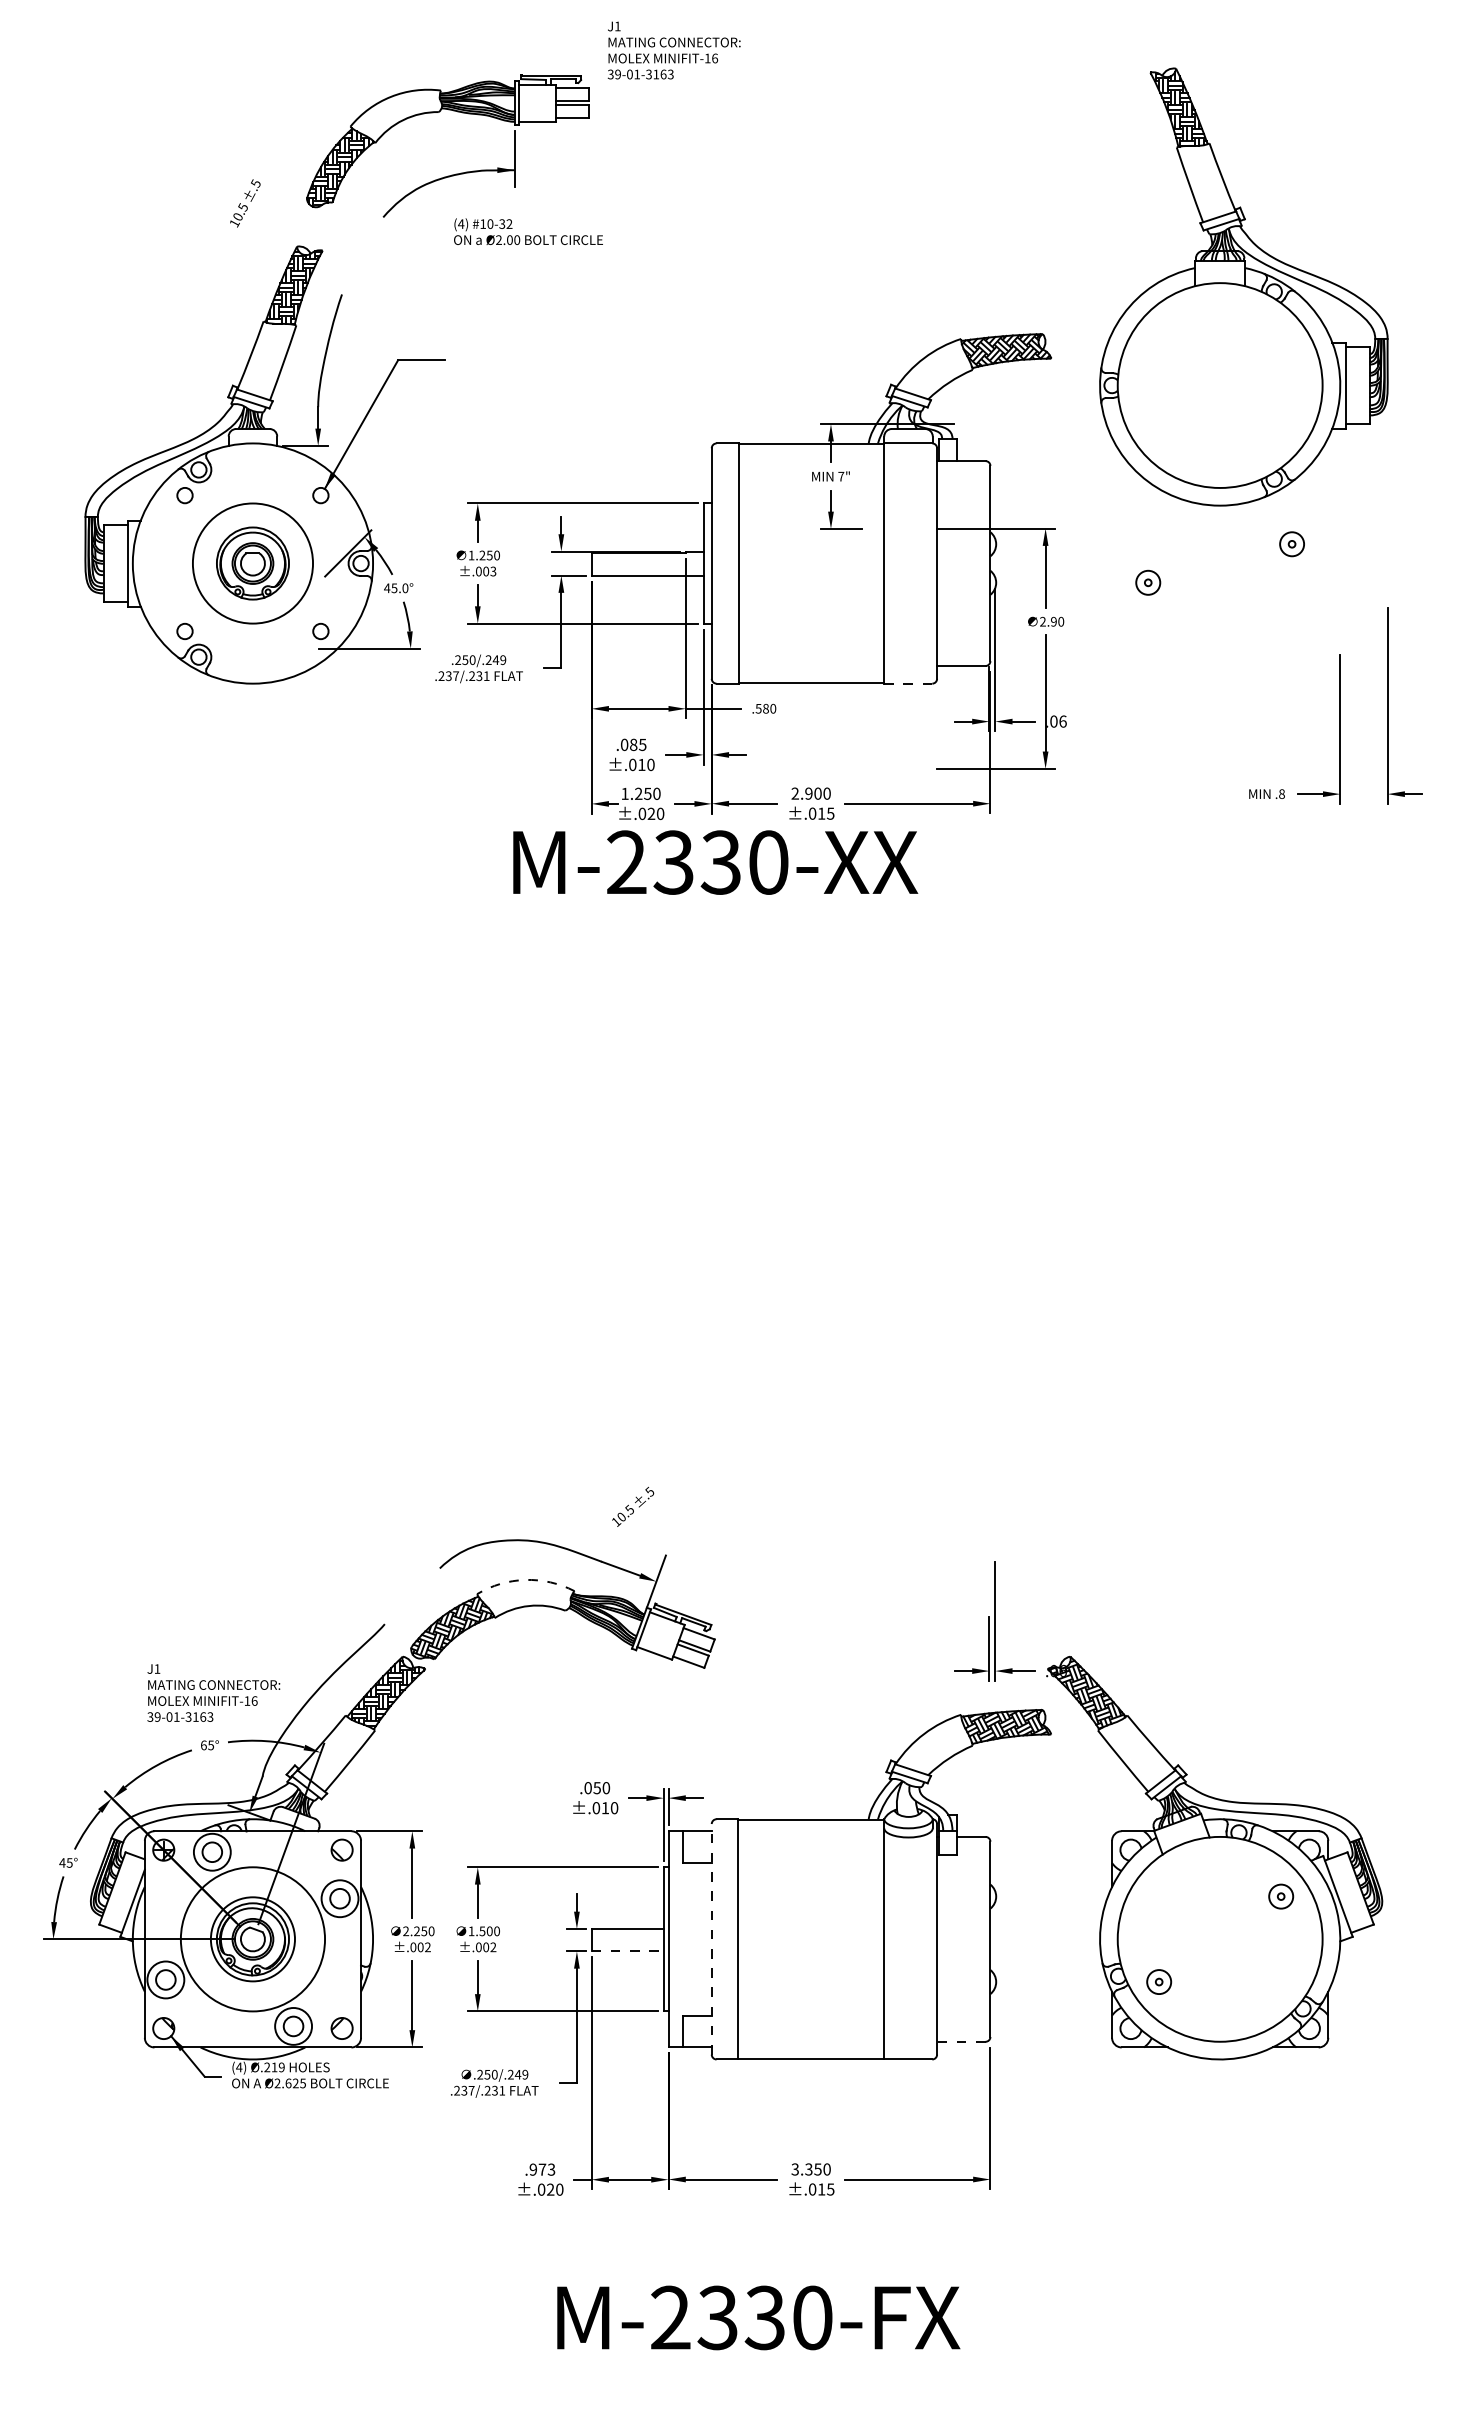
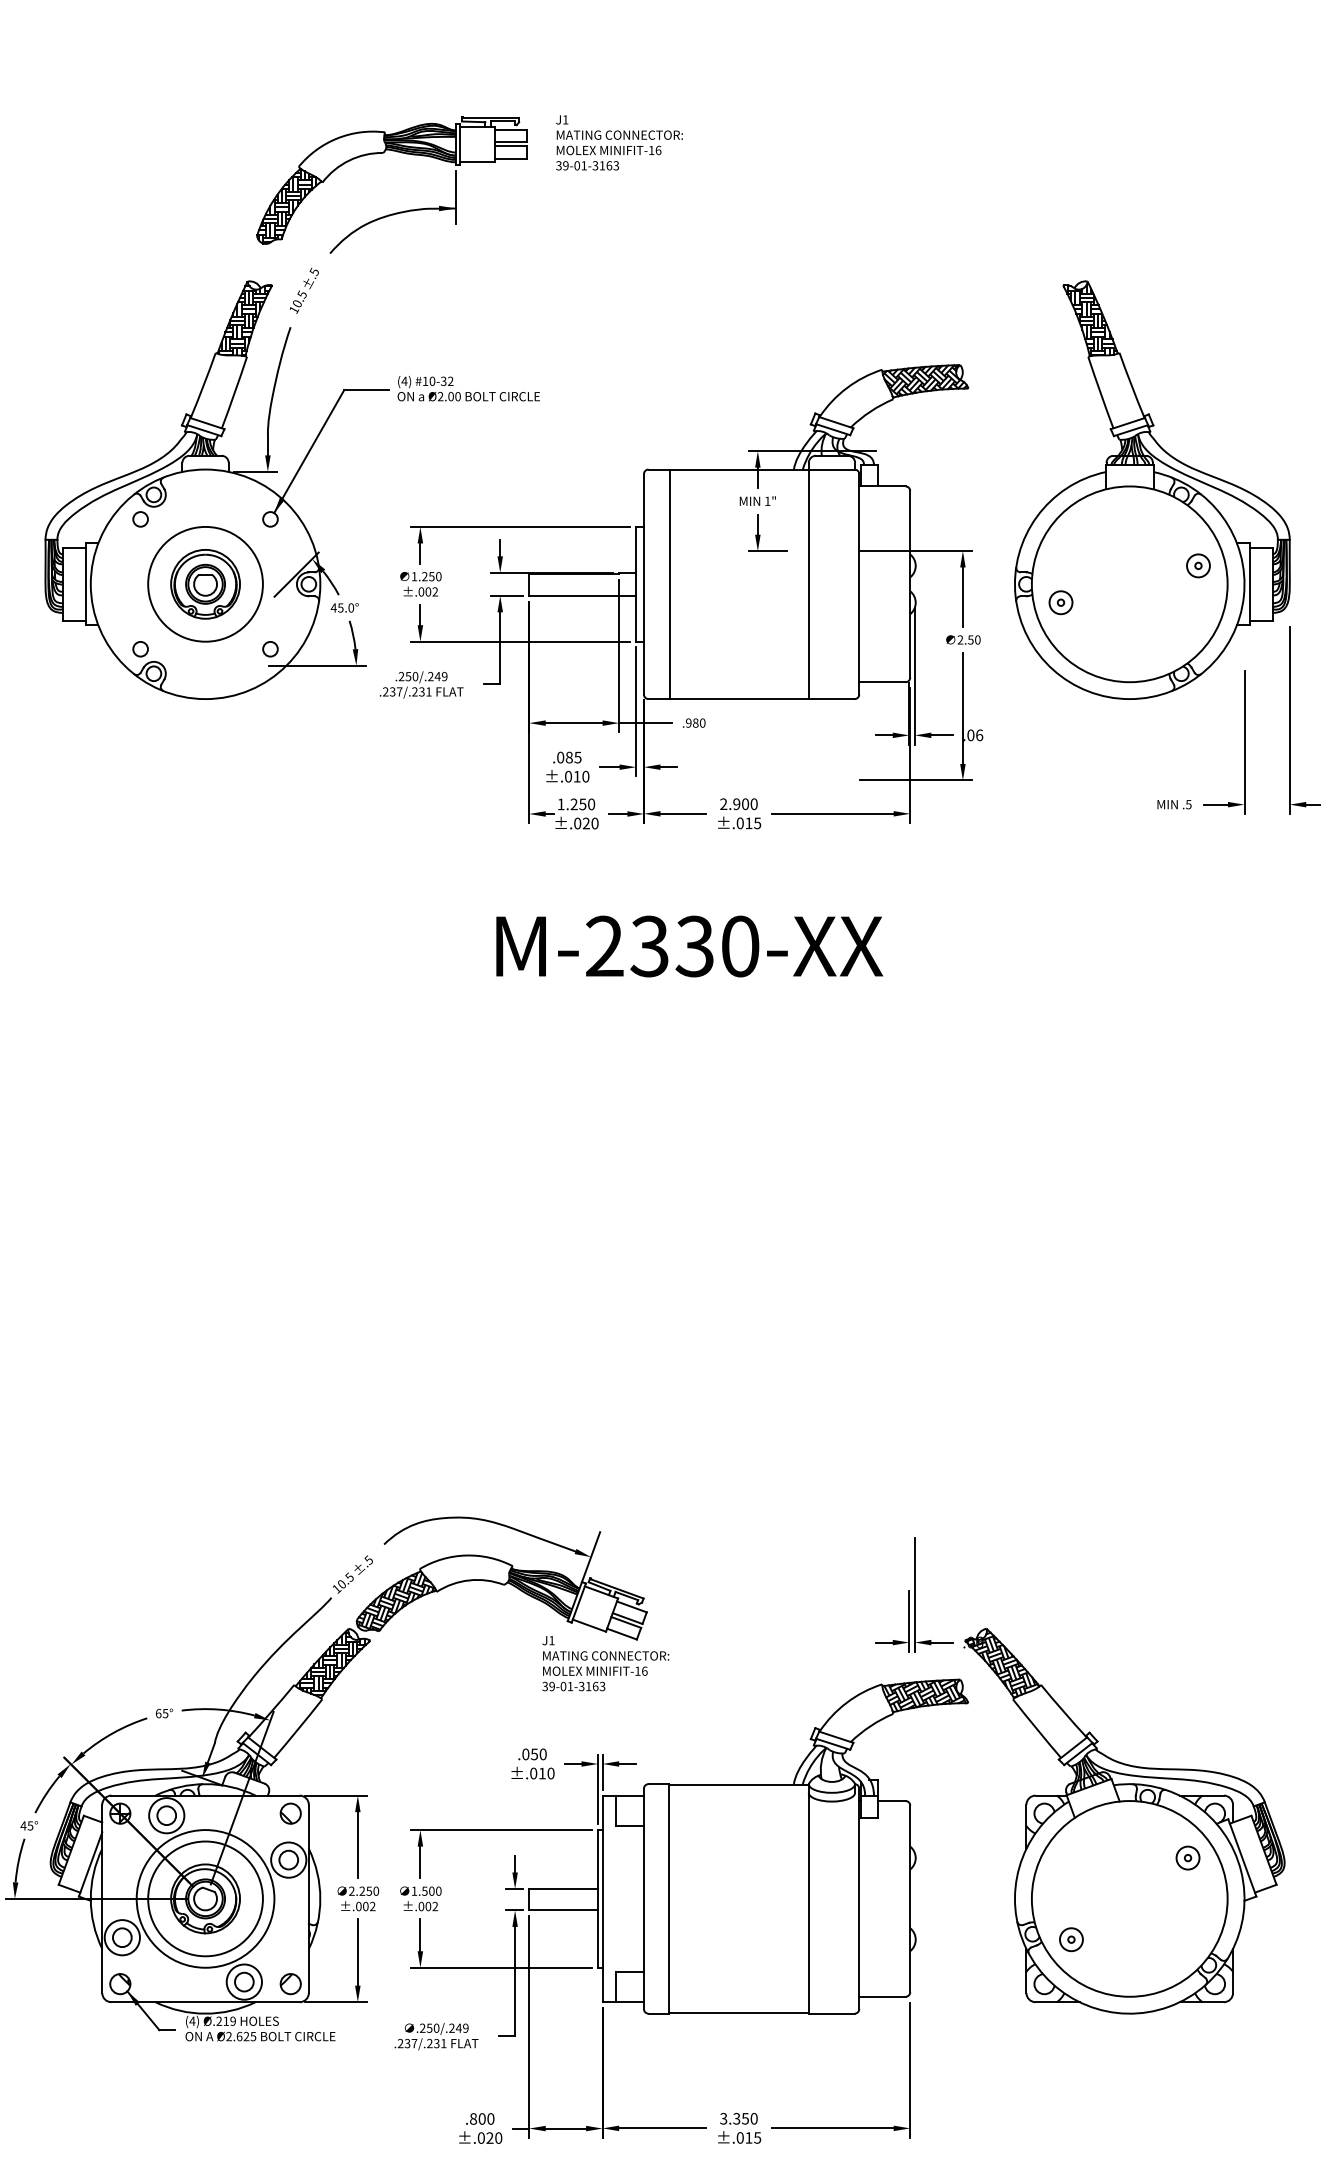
text: (673, 50) -> (618, 142), moved
text: (245, 203) -> (304, 290), moved
text: (528, 231) -> (468, 388), moved
part: (1243, 286) -> (1152, 489), moved
text: (841, 476) -> (767, 501), 7" -> 1"
text: (493, 571) -> (435, 591), ±.003 -> ±.002
text: (1053, 621) -> (970, 639), 2.90 -> 2.50
line: (907, 683) -> (830, 698), dashed -> solid
text: (758, 708) -> (688, 722), .580 -> .980
text: (1281, 793) -> (1188, 804), .8 -> .5
text: (715, 862) -> (689, 946), moved
text: (633, 1506) -> (353, 1574), moved
arc: (525, 1579) -> (465, 1555), dashed -> solid
text: (213, 1692) -> (605, 1663), moved
line: (711, 1938) -> (643, 1898), dashed -> solid
circle: (252, 1939) -> (205, 1899), size x1.43
line: (628, 1951) -> (564, 1910), dashed -> solid
line: (960, 2041) -> (881, 1996), dashed -> solid
text: (542, 2169) -> (482, 2118), .973 -> .800

